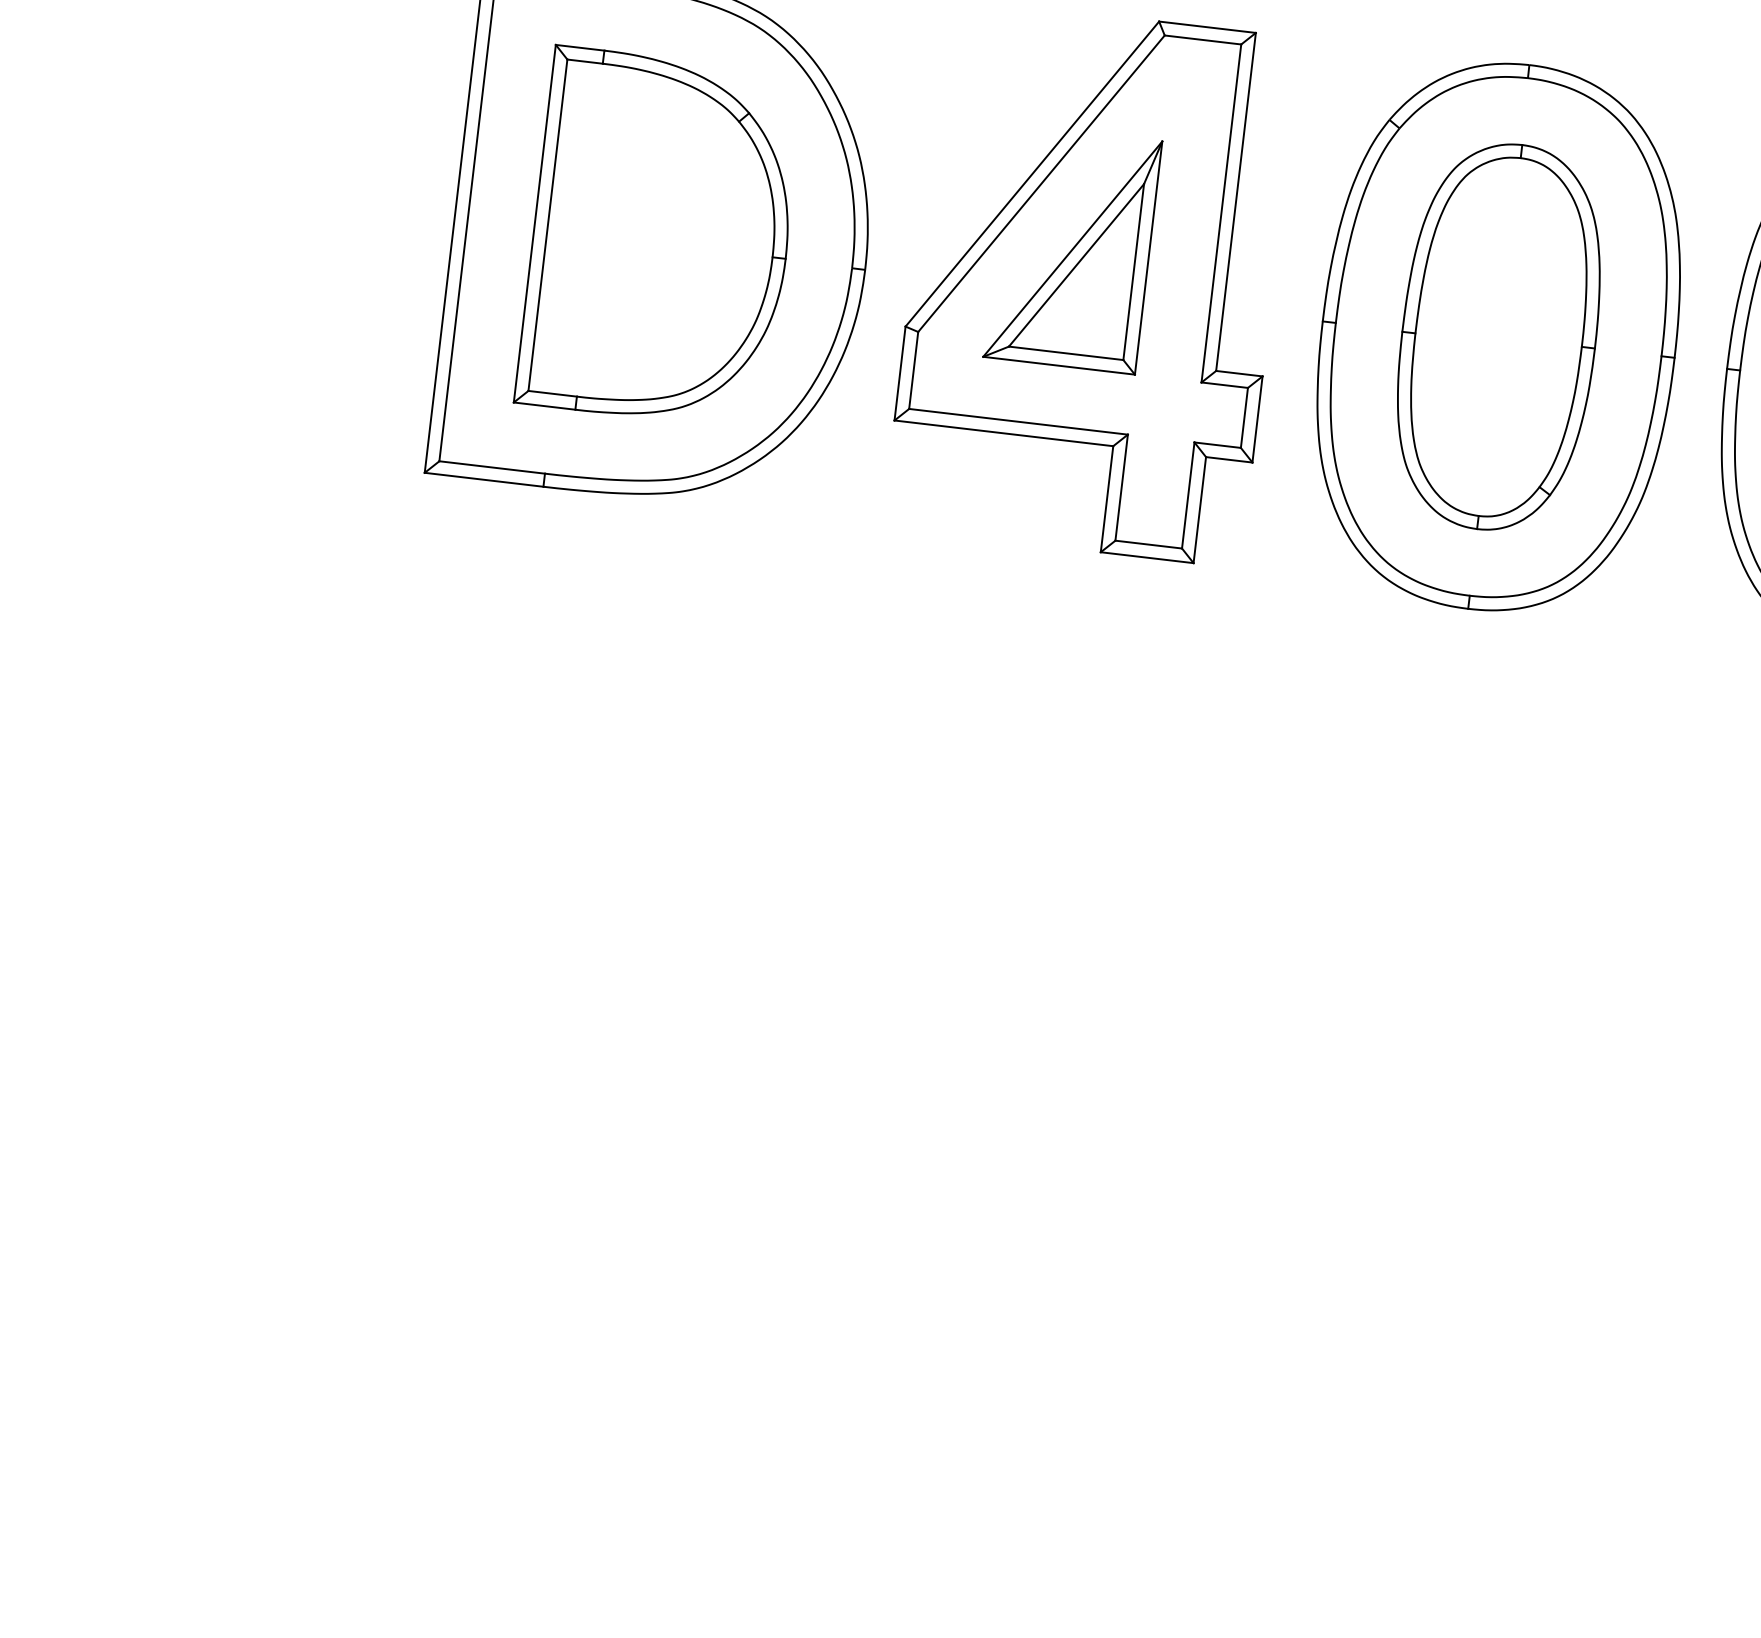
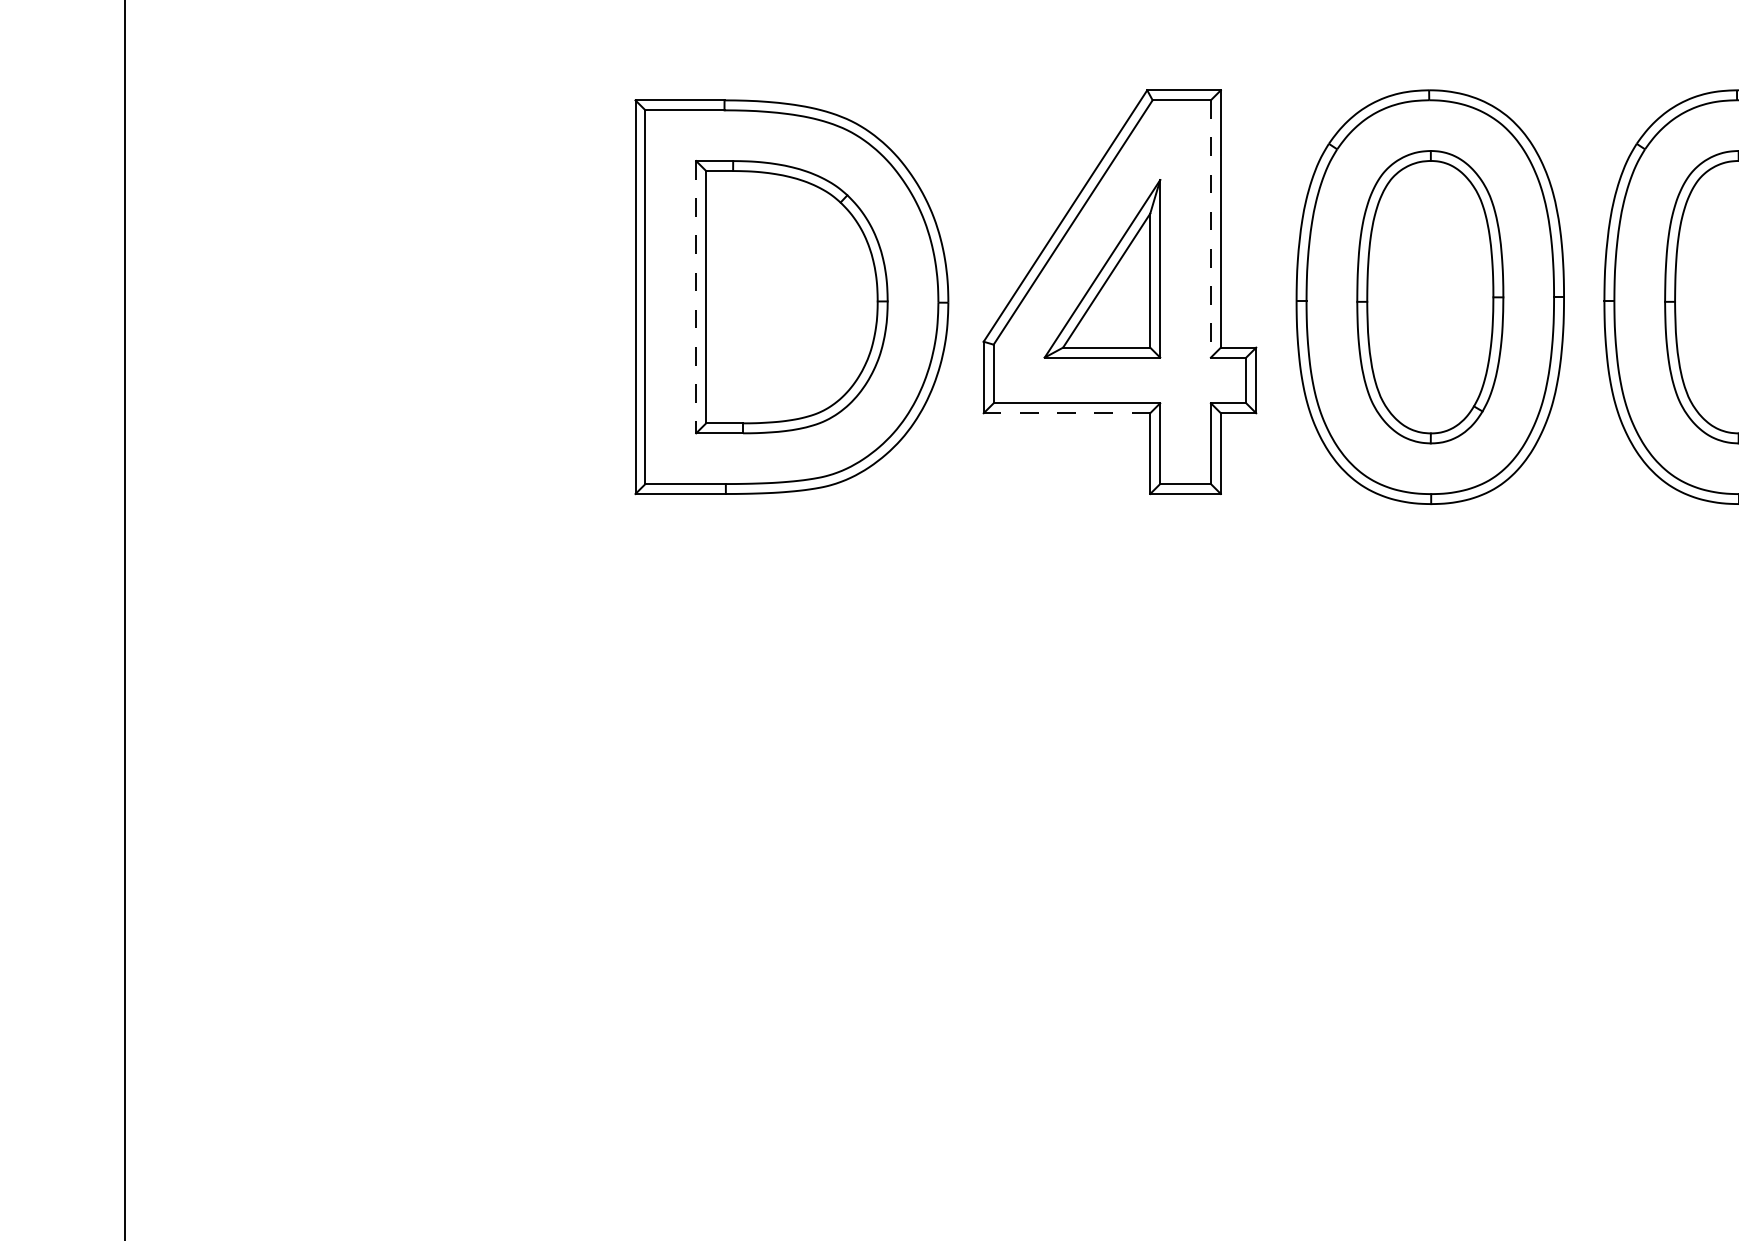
line: (1220, 212) -> (1210, 228), solid -> dashed
line: (535, 224) -> (696, 297), solid -> dashed
line: (1003, 433) -> (1066, 413), solid -> dashed

